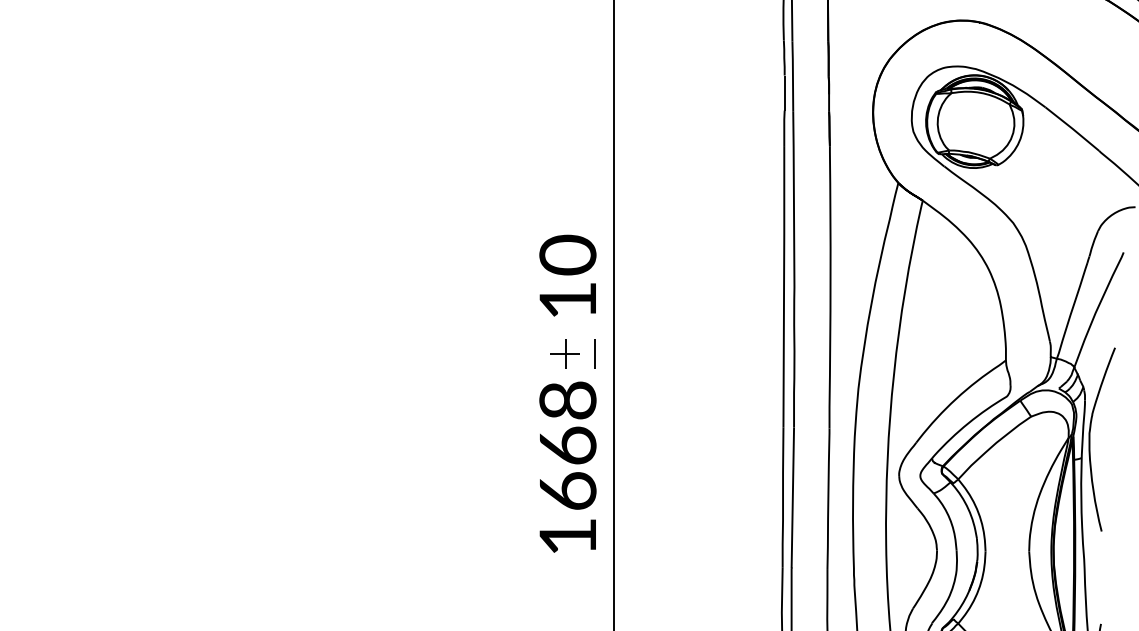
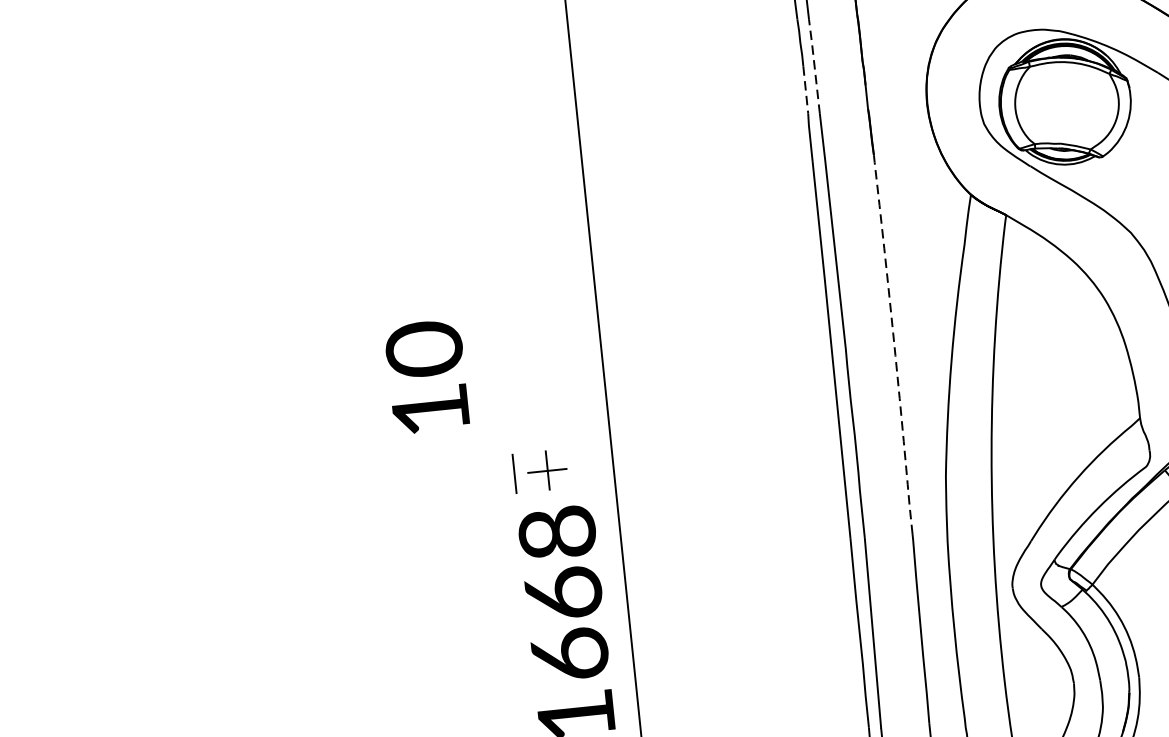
line: (792, 76) -> (813, 66), solid -> dashed
line: (784, 93) -> (805, 90), solid -> dashed
text: (567, 275) -> (426, 376), moved
line: (830, 287) -> (894, 344), solid -> dashed
line: (594, 353) -> (513, 473), moved

